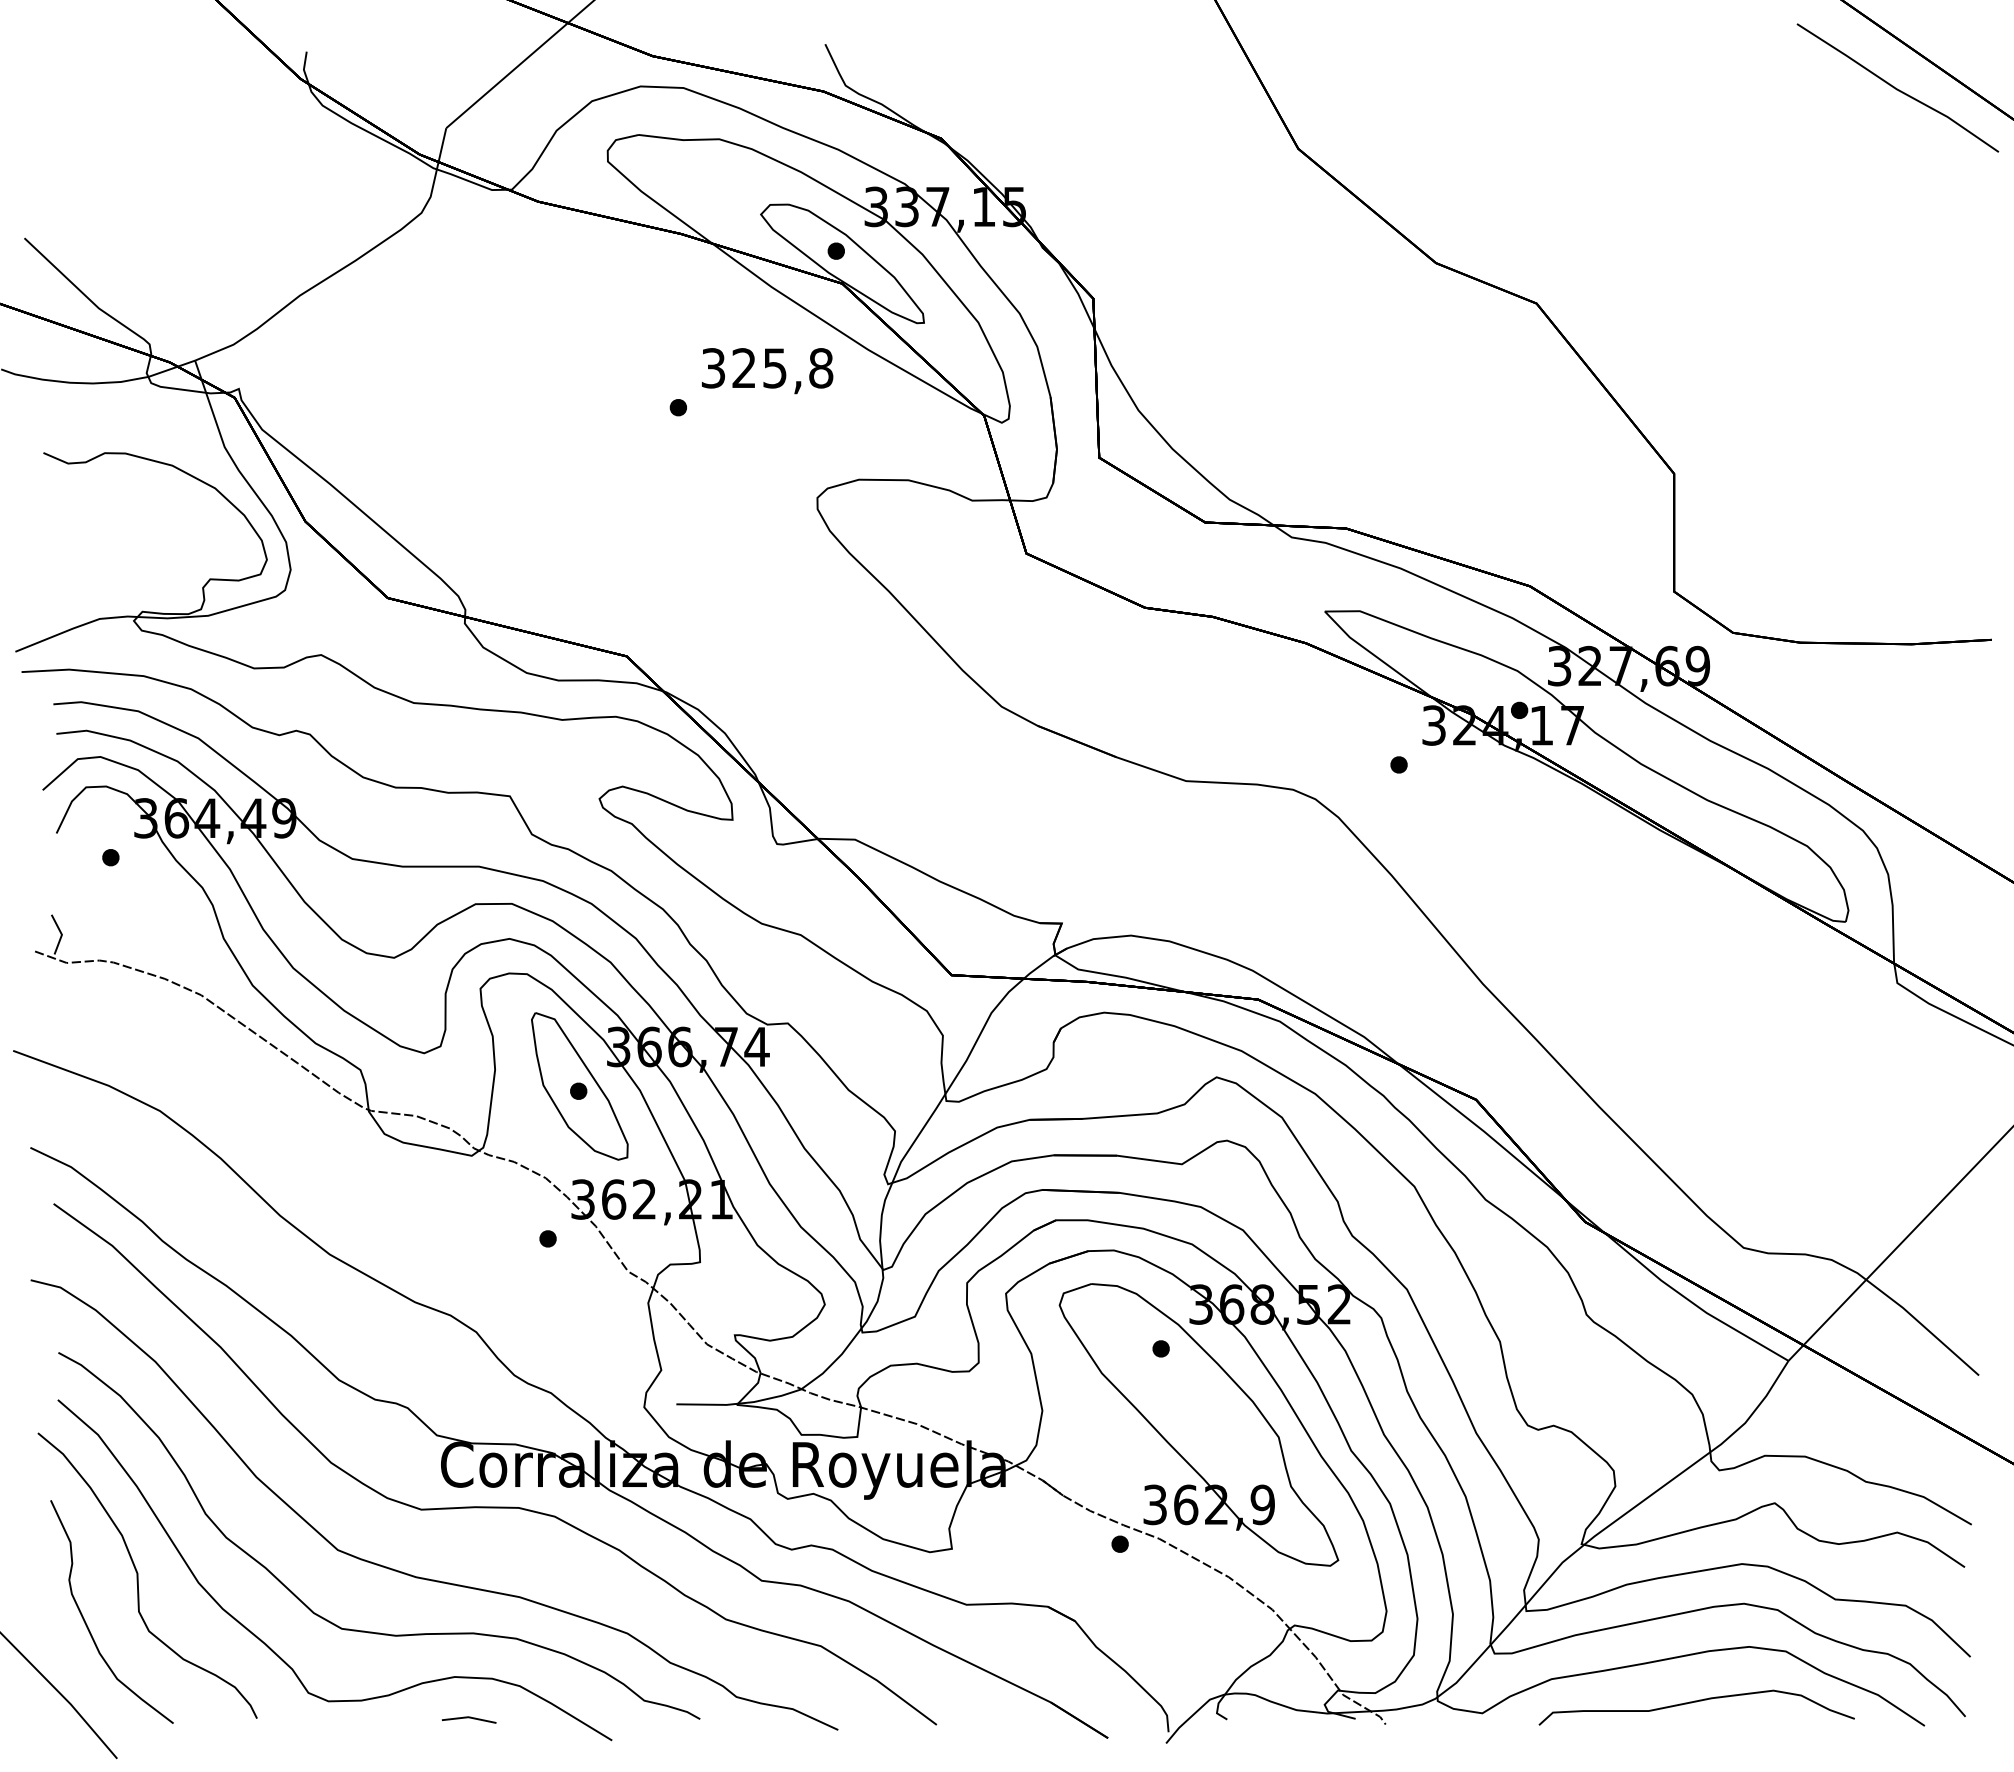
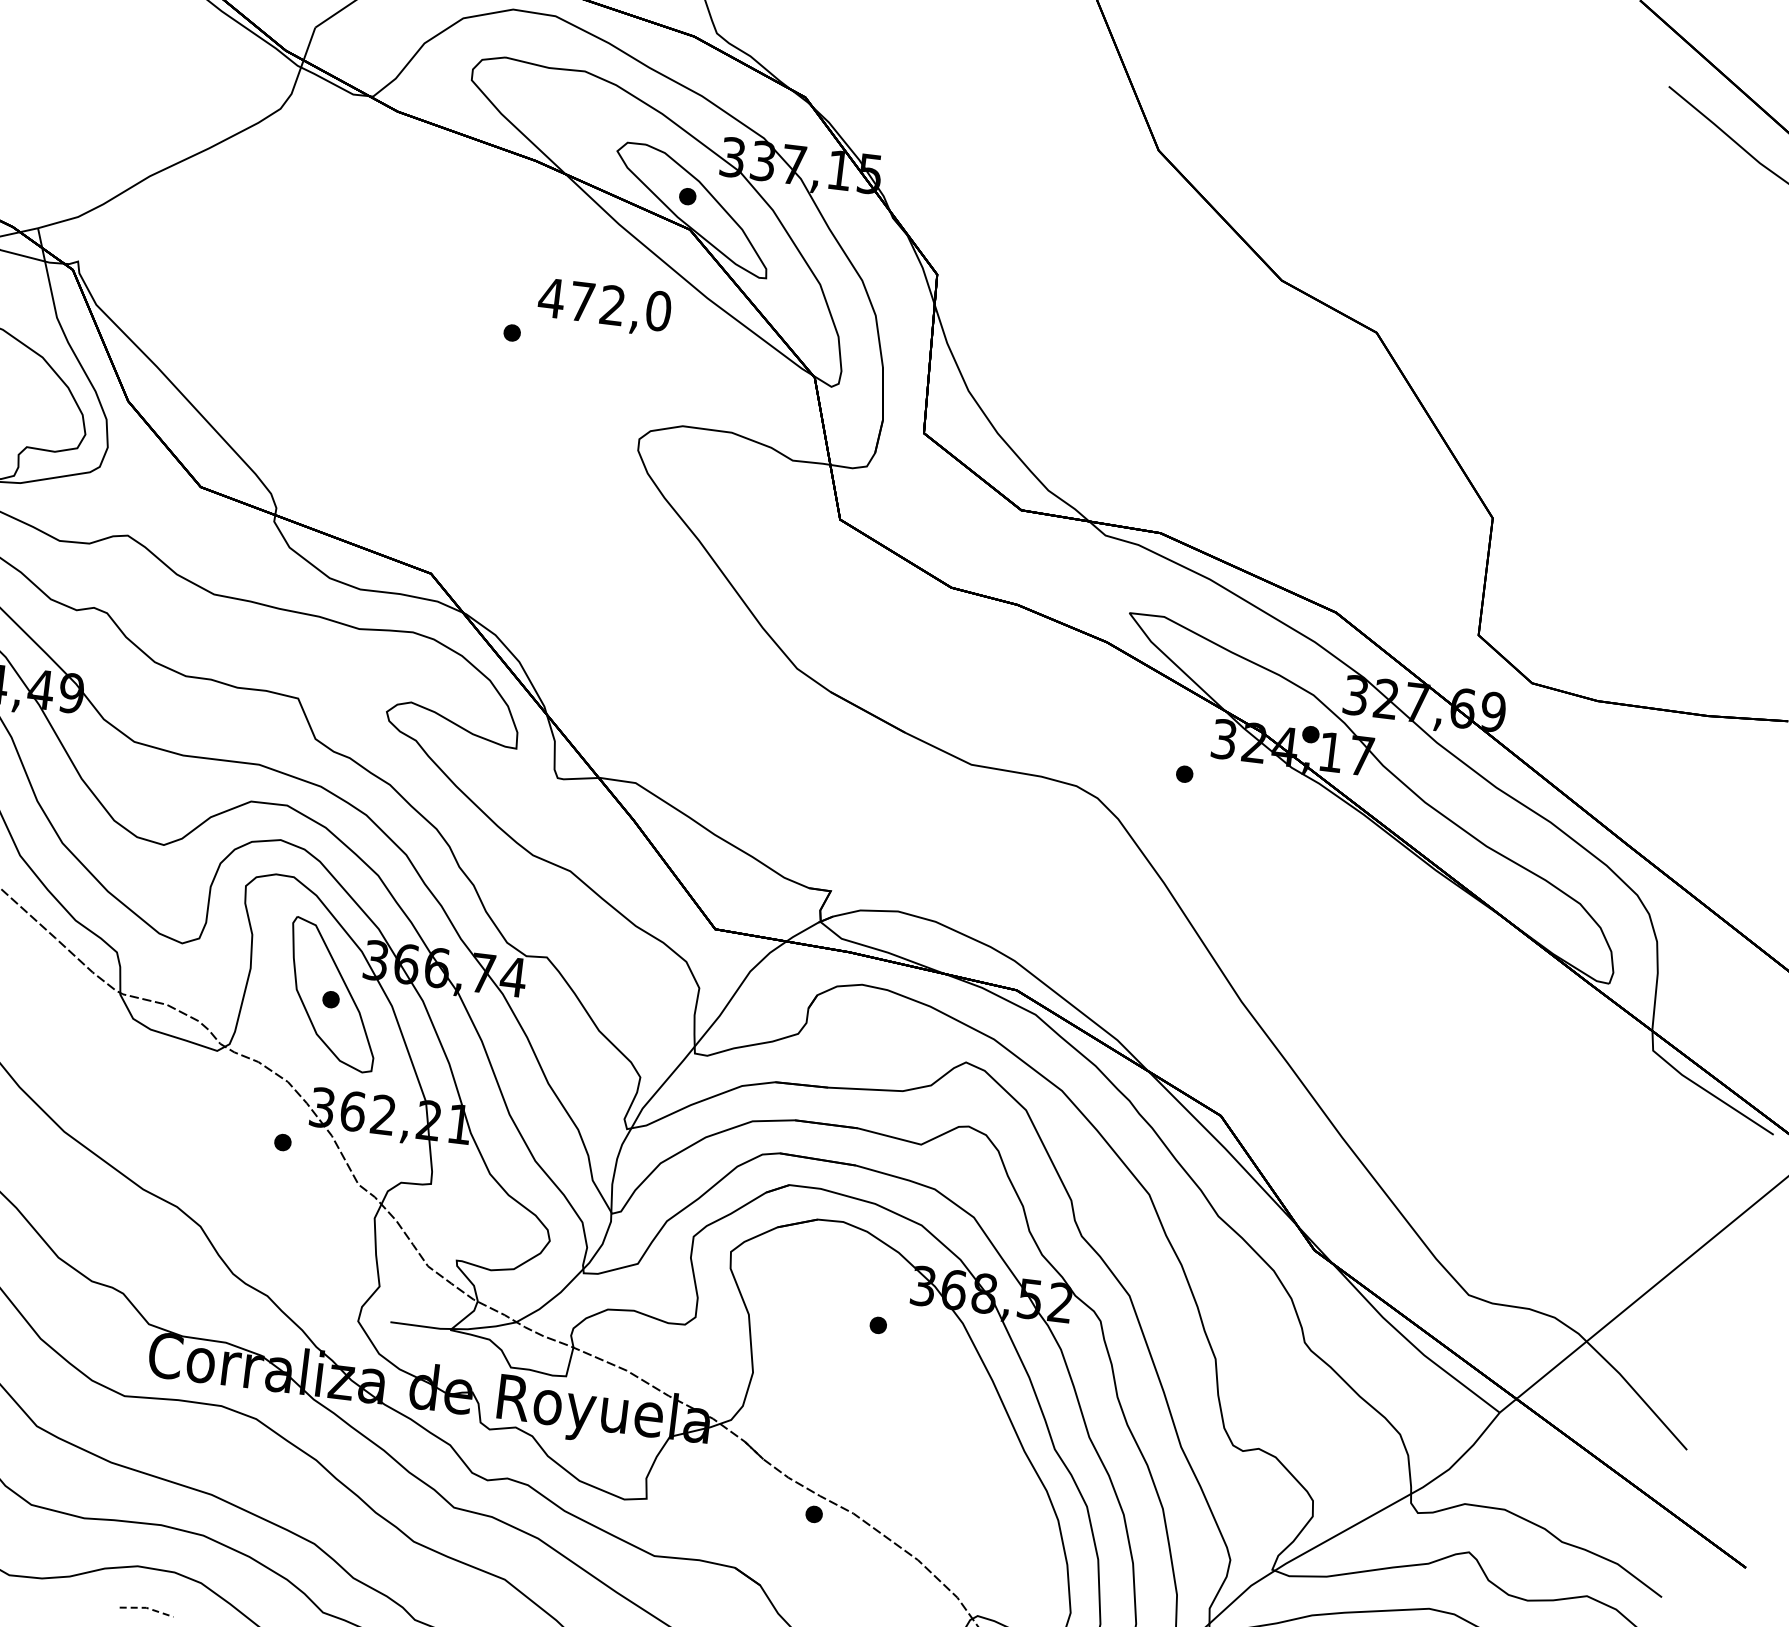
text: (766, 368) -> (604, 304), 325,8 -> 472,0
part: (1198, 1424) -> (906, 1404), removed
line: (469, 1717) -> (147, 1608), solid -> dashed

